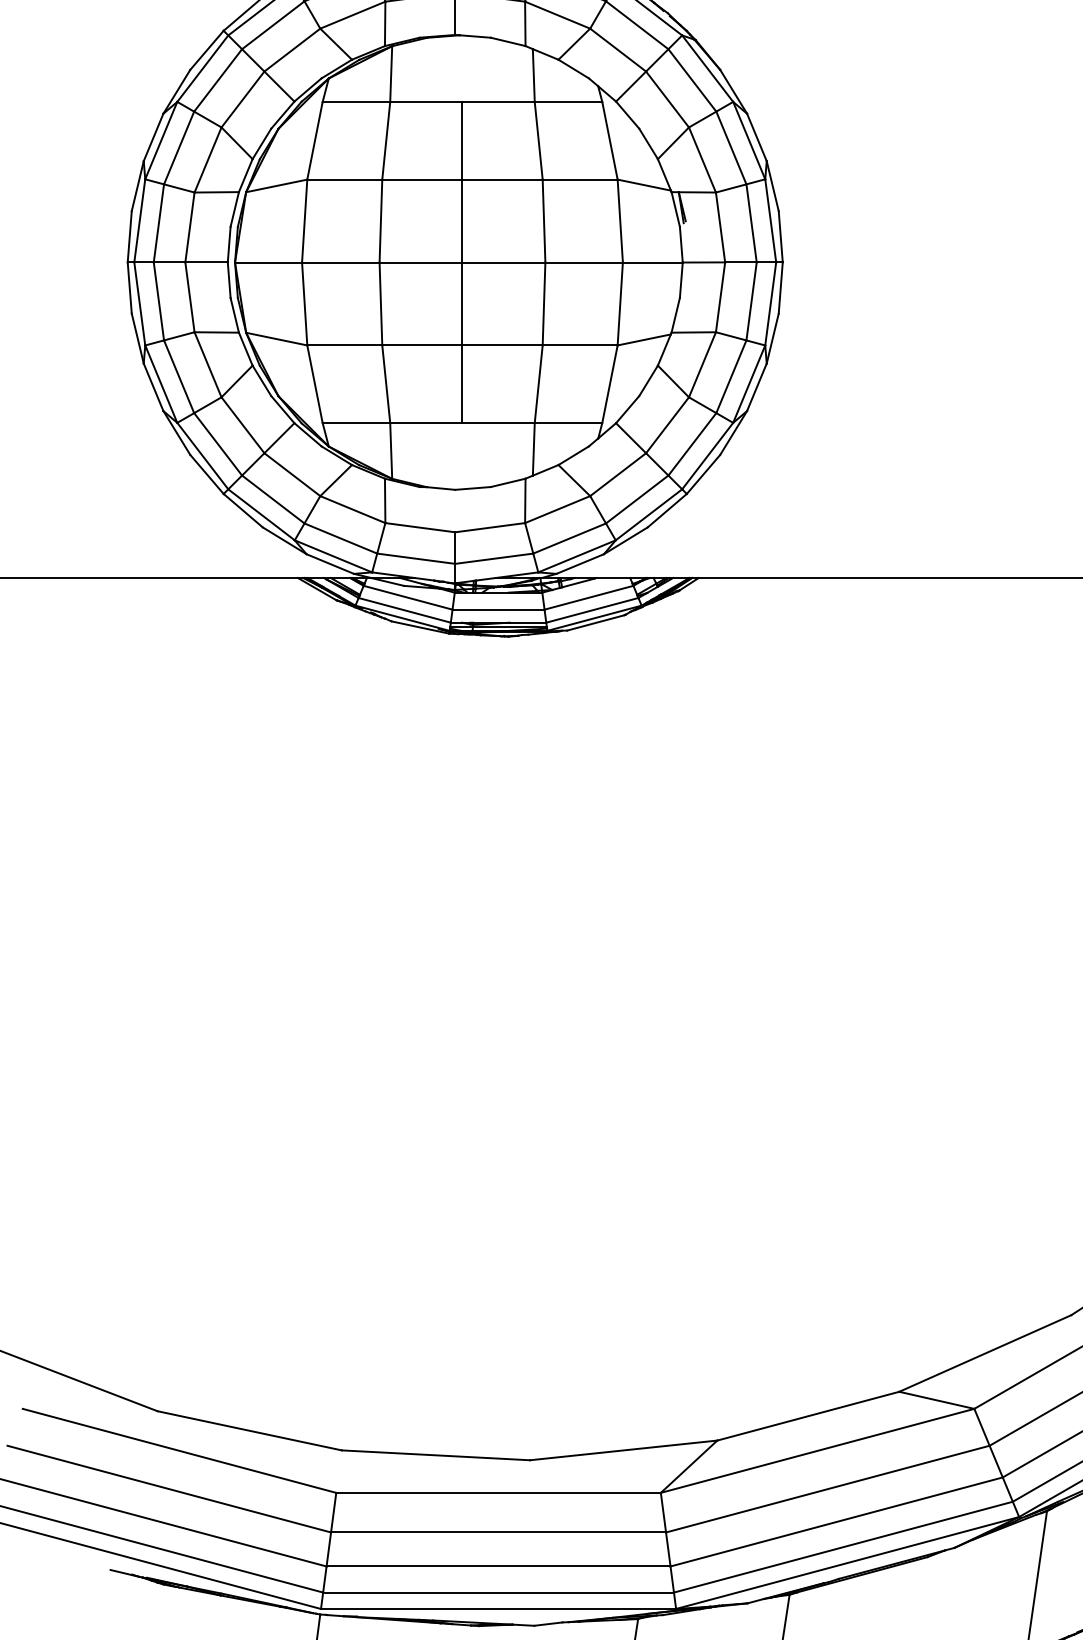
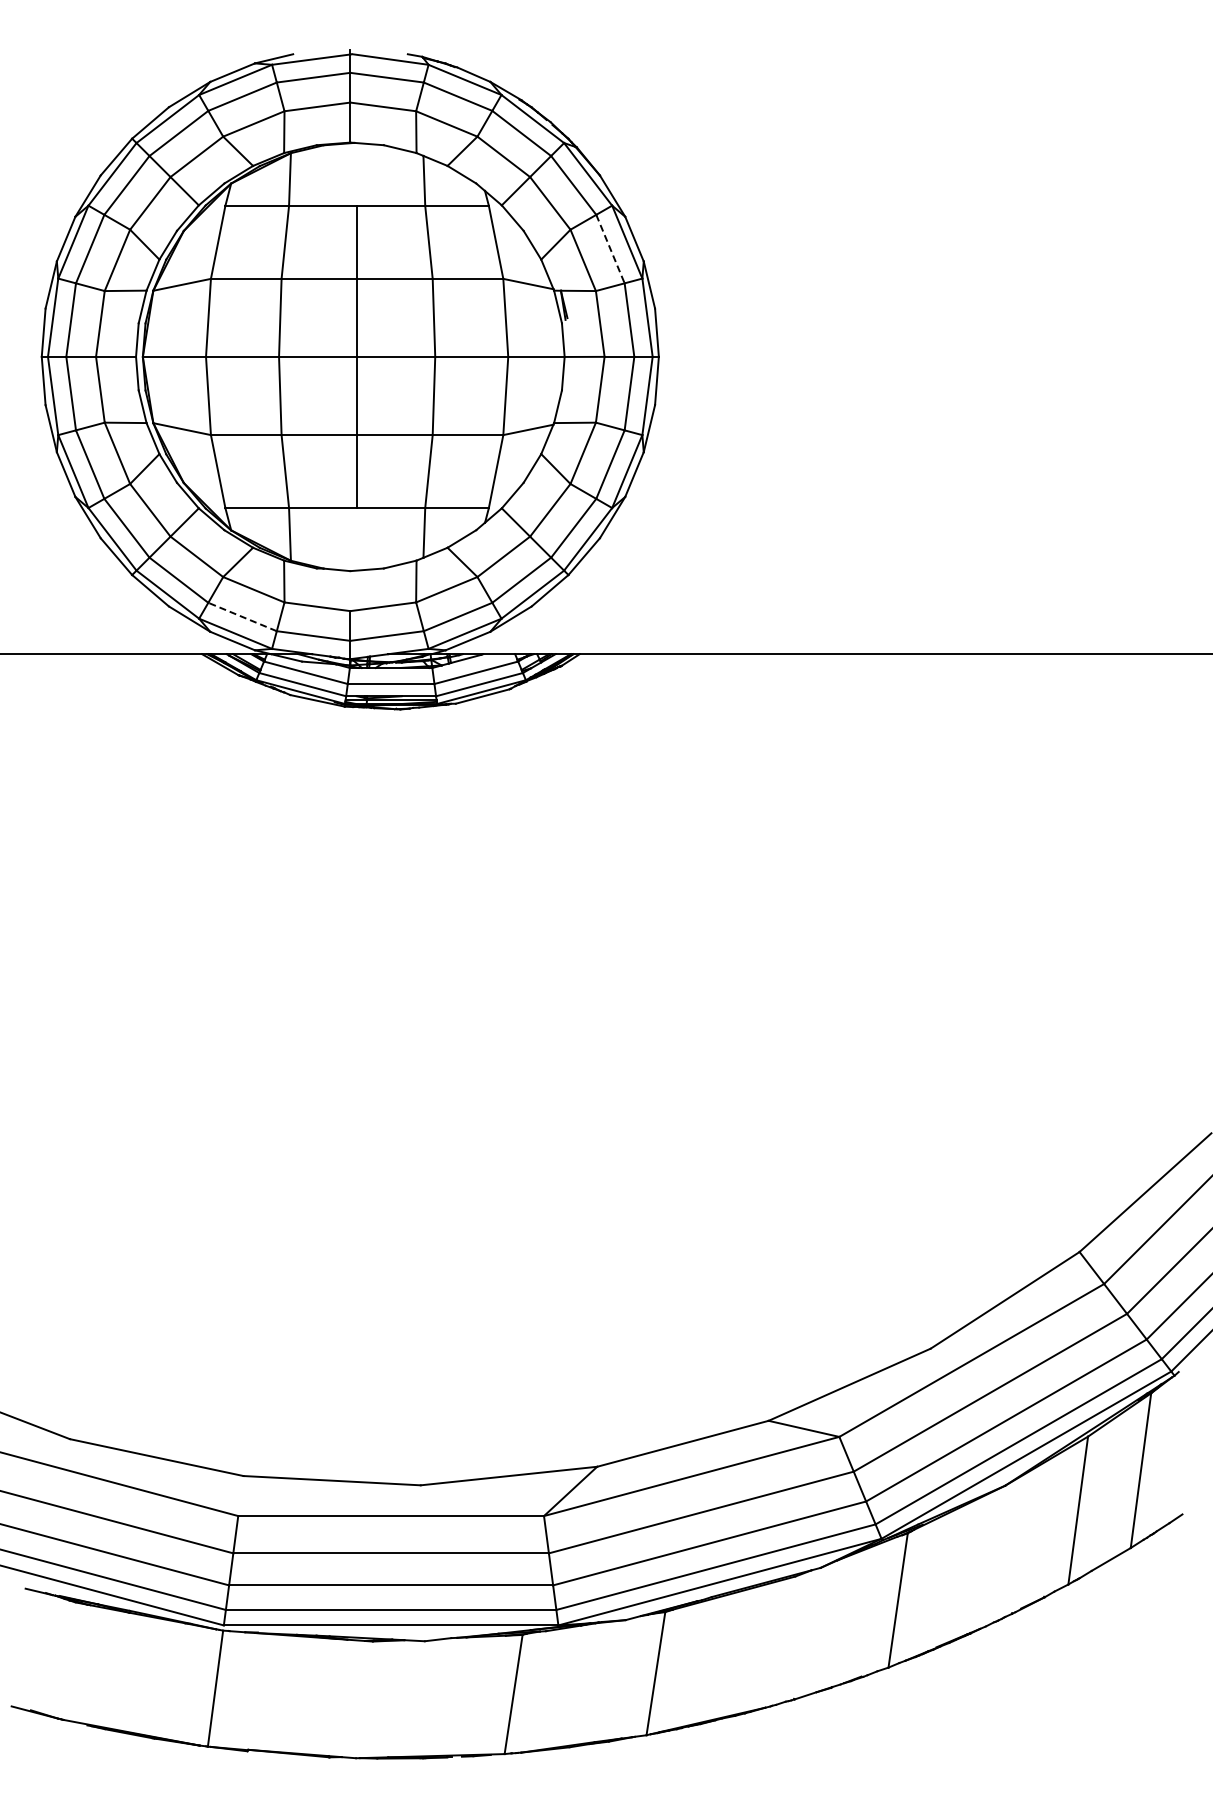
line: (731, 148) -> (610, 249), solid -> dashed
line: (340, 538) -> (242, 616), solid -> dashed

